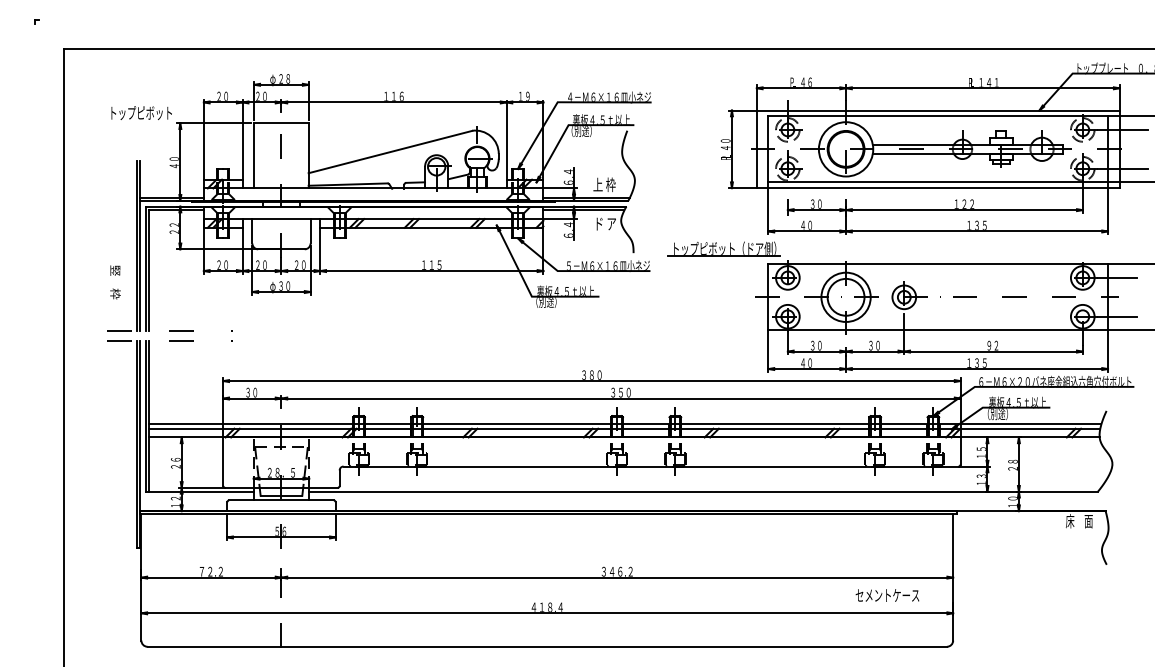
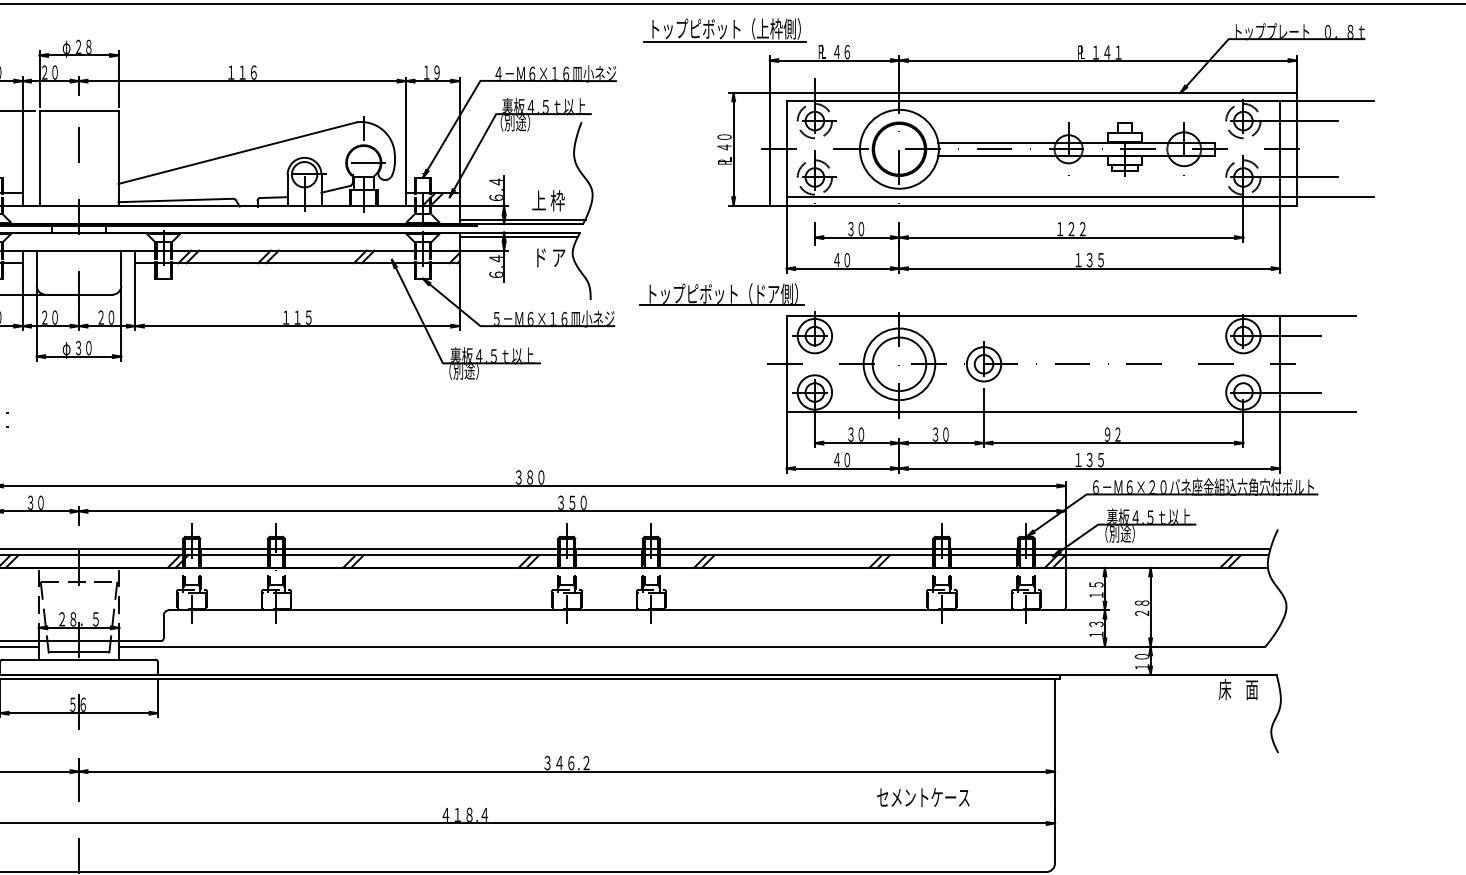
part: (725, 67) -> (724, 30), added
text: (887, 595) -> (923, 797), moved

